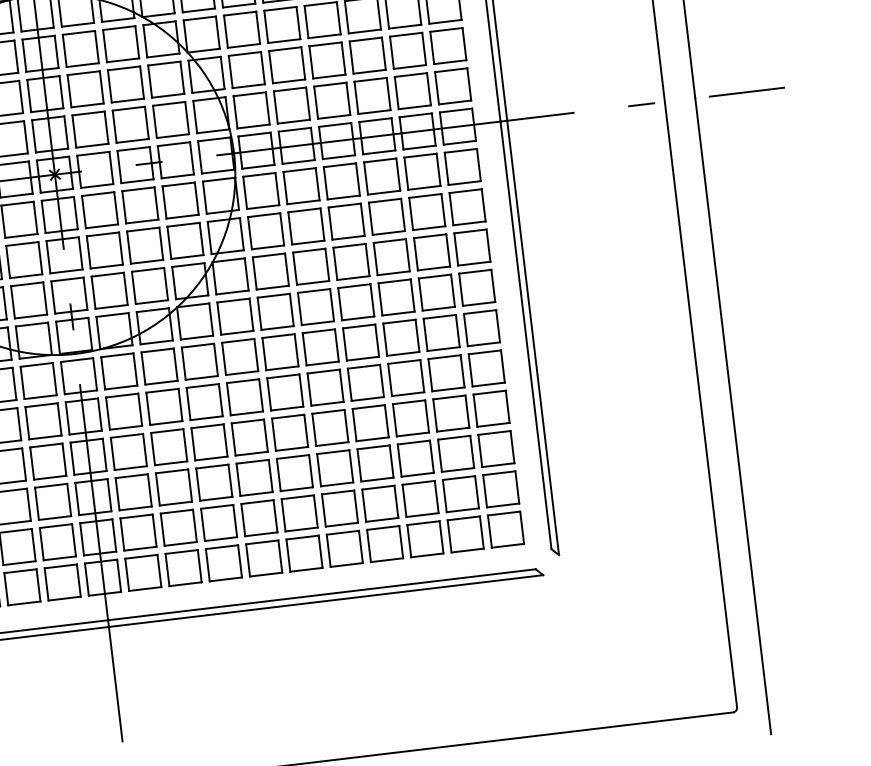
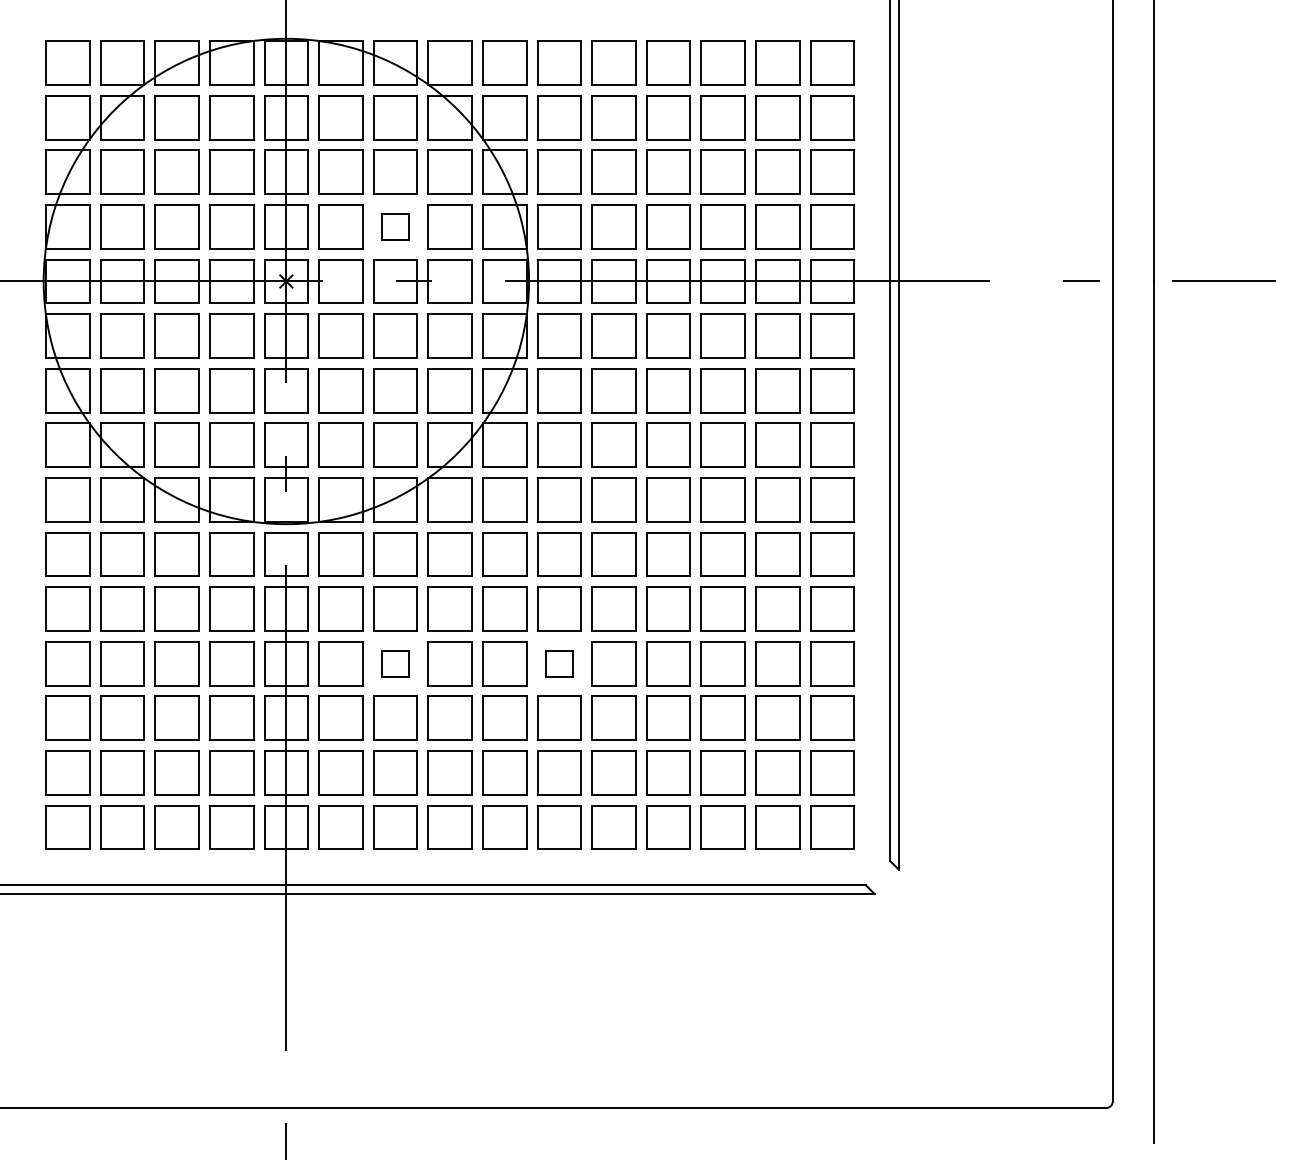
part: (130, 124) -> (395, 226), size x0.6
part: (290, 432) -> (559, 663), size x0.6
part: (169, 447) -> (395, 663), size x0.6

